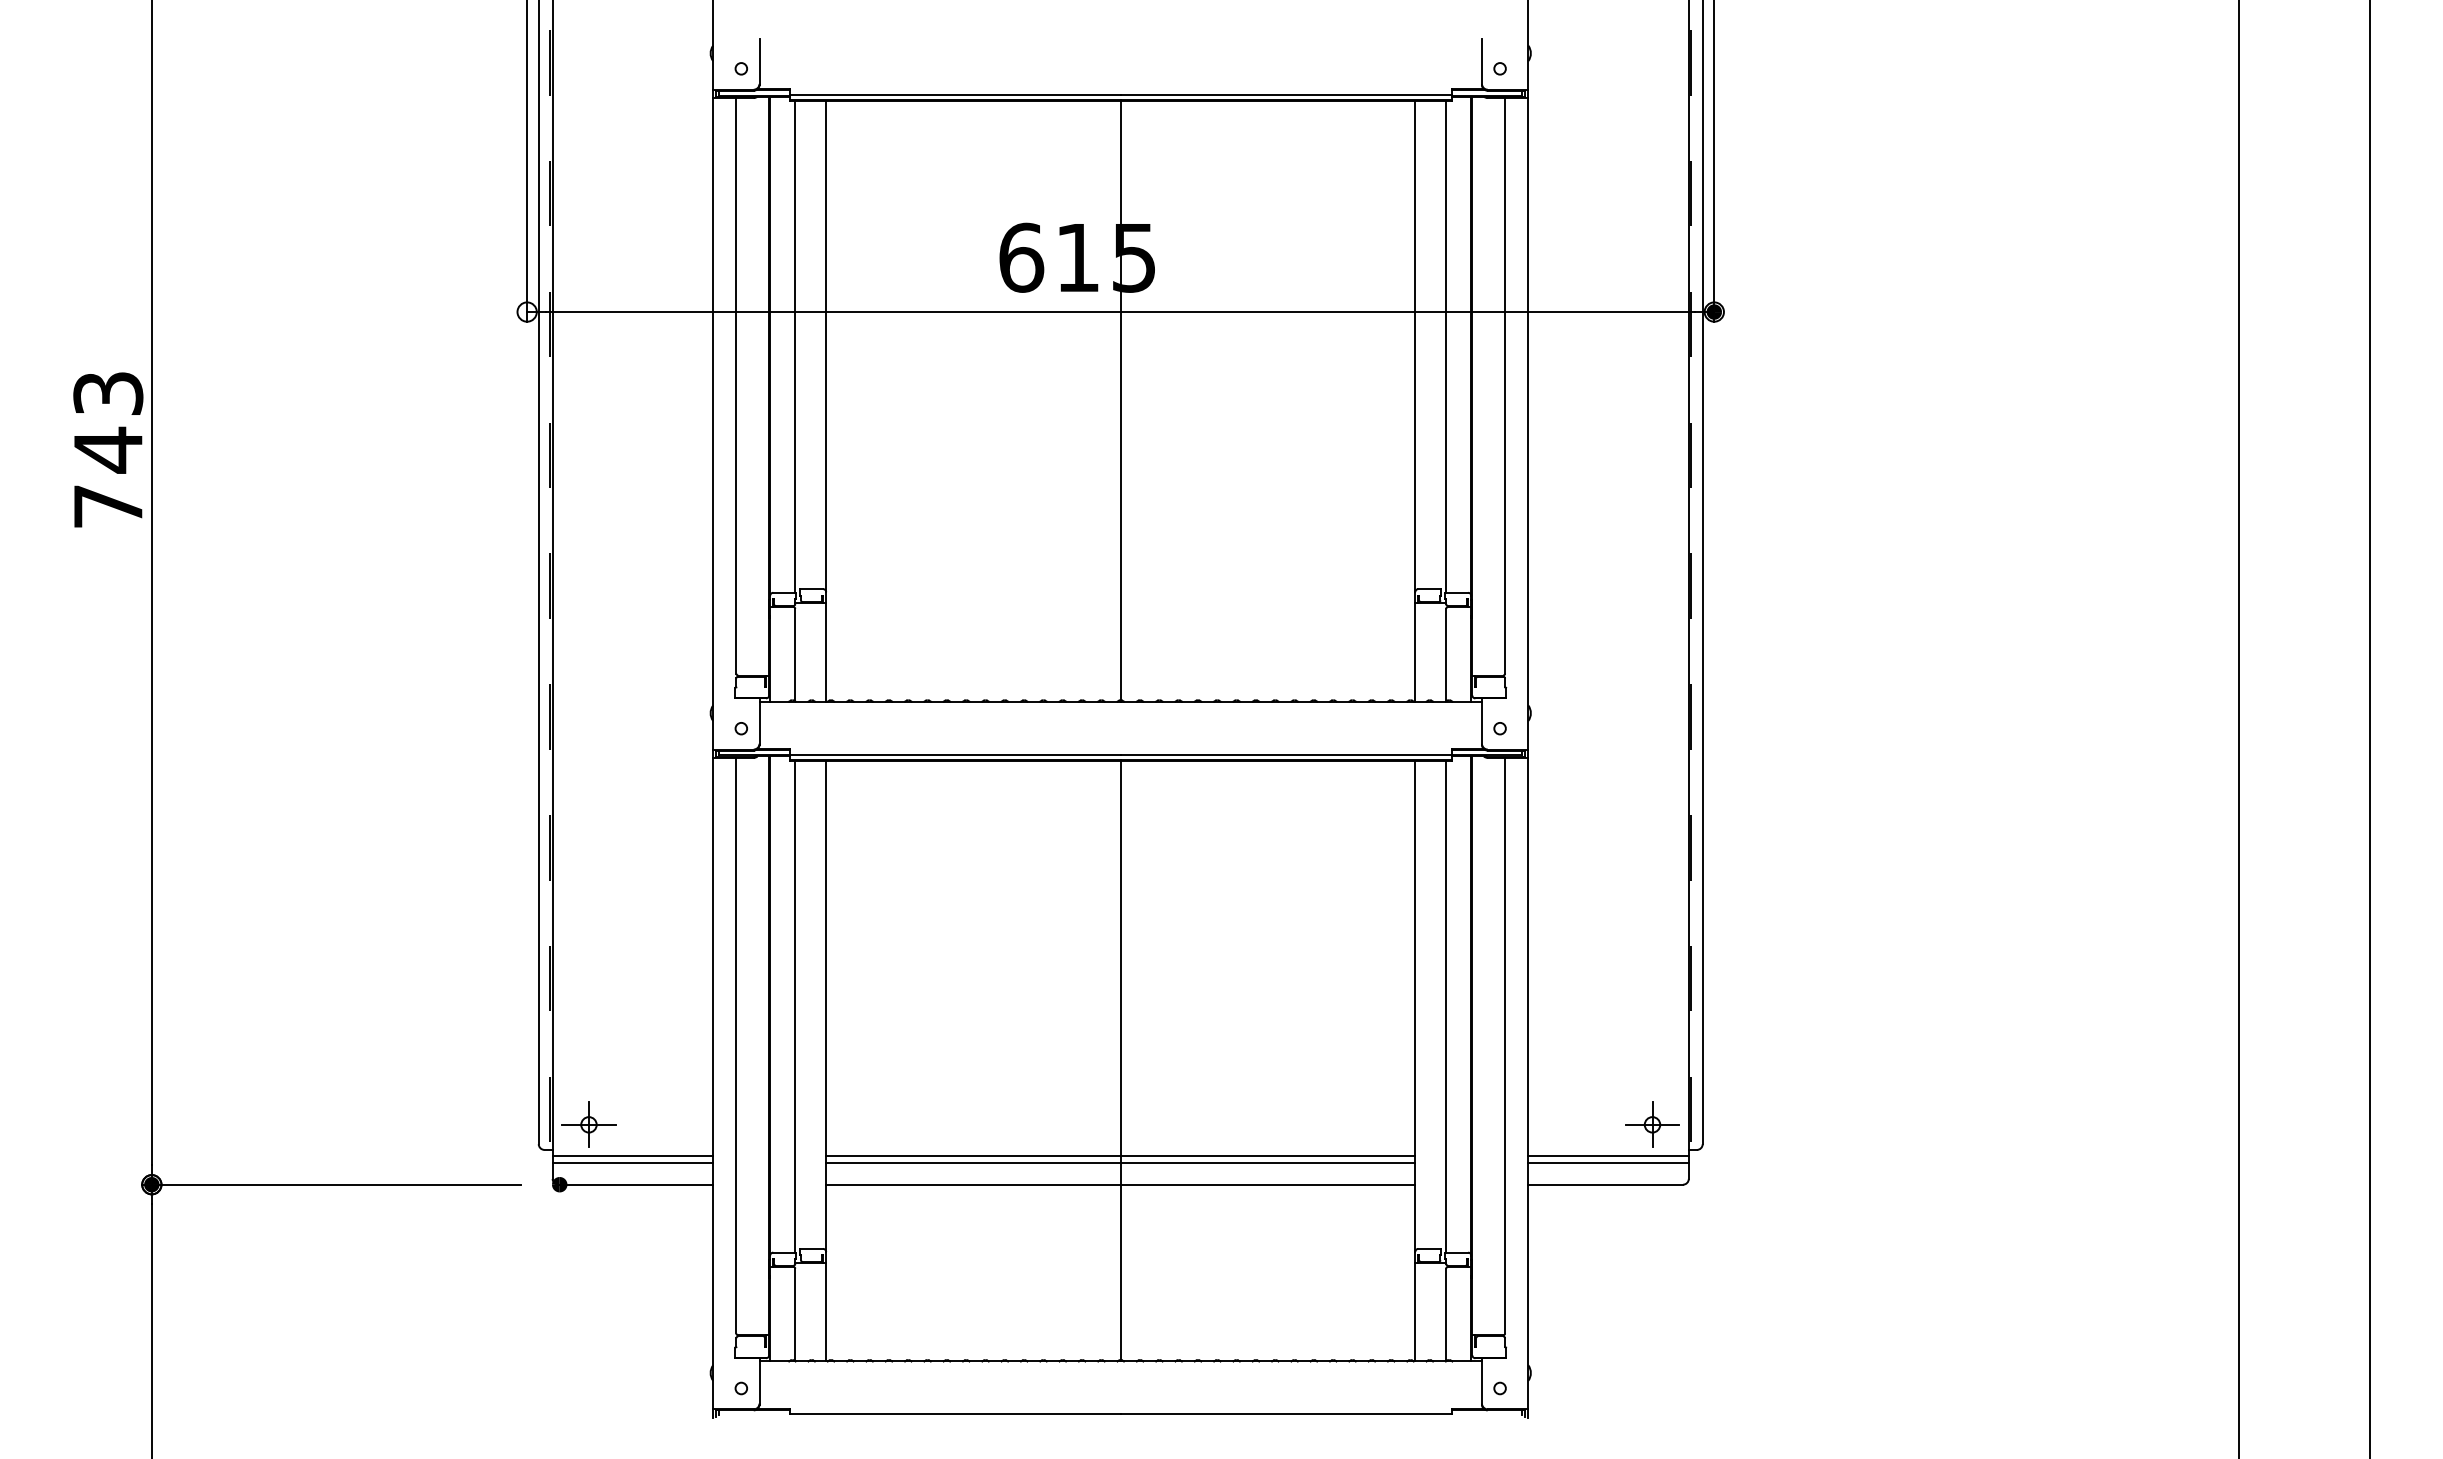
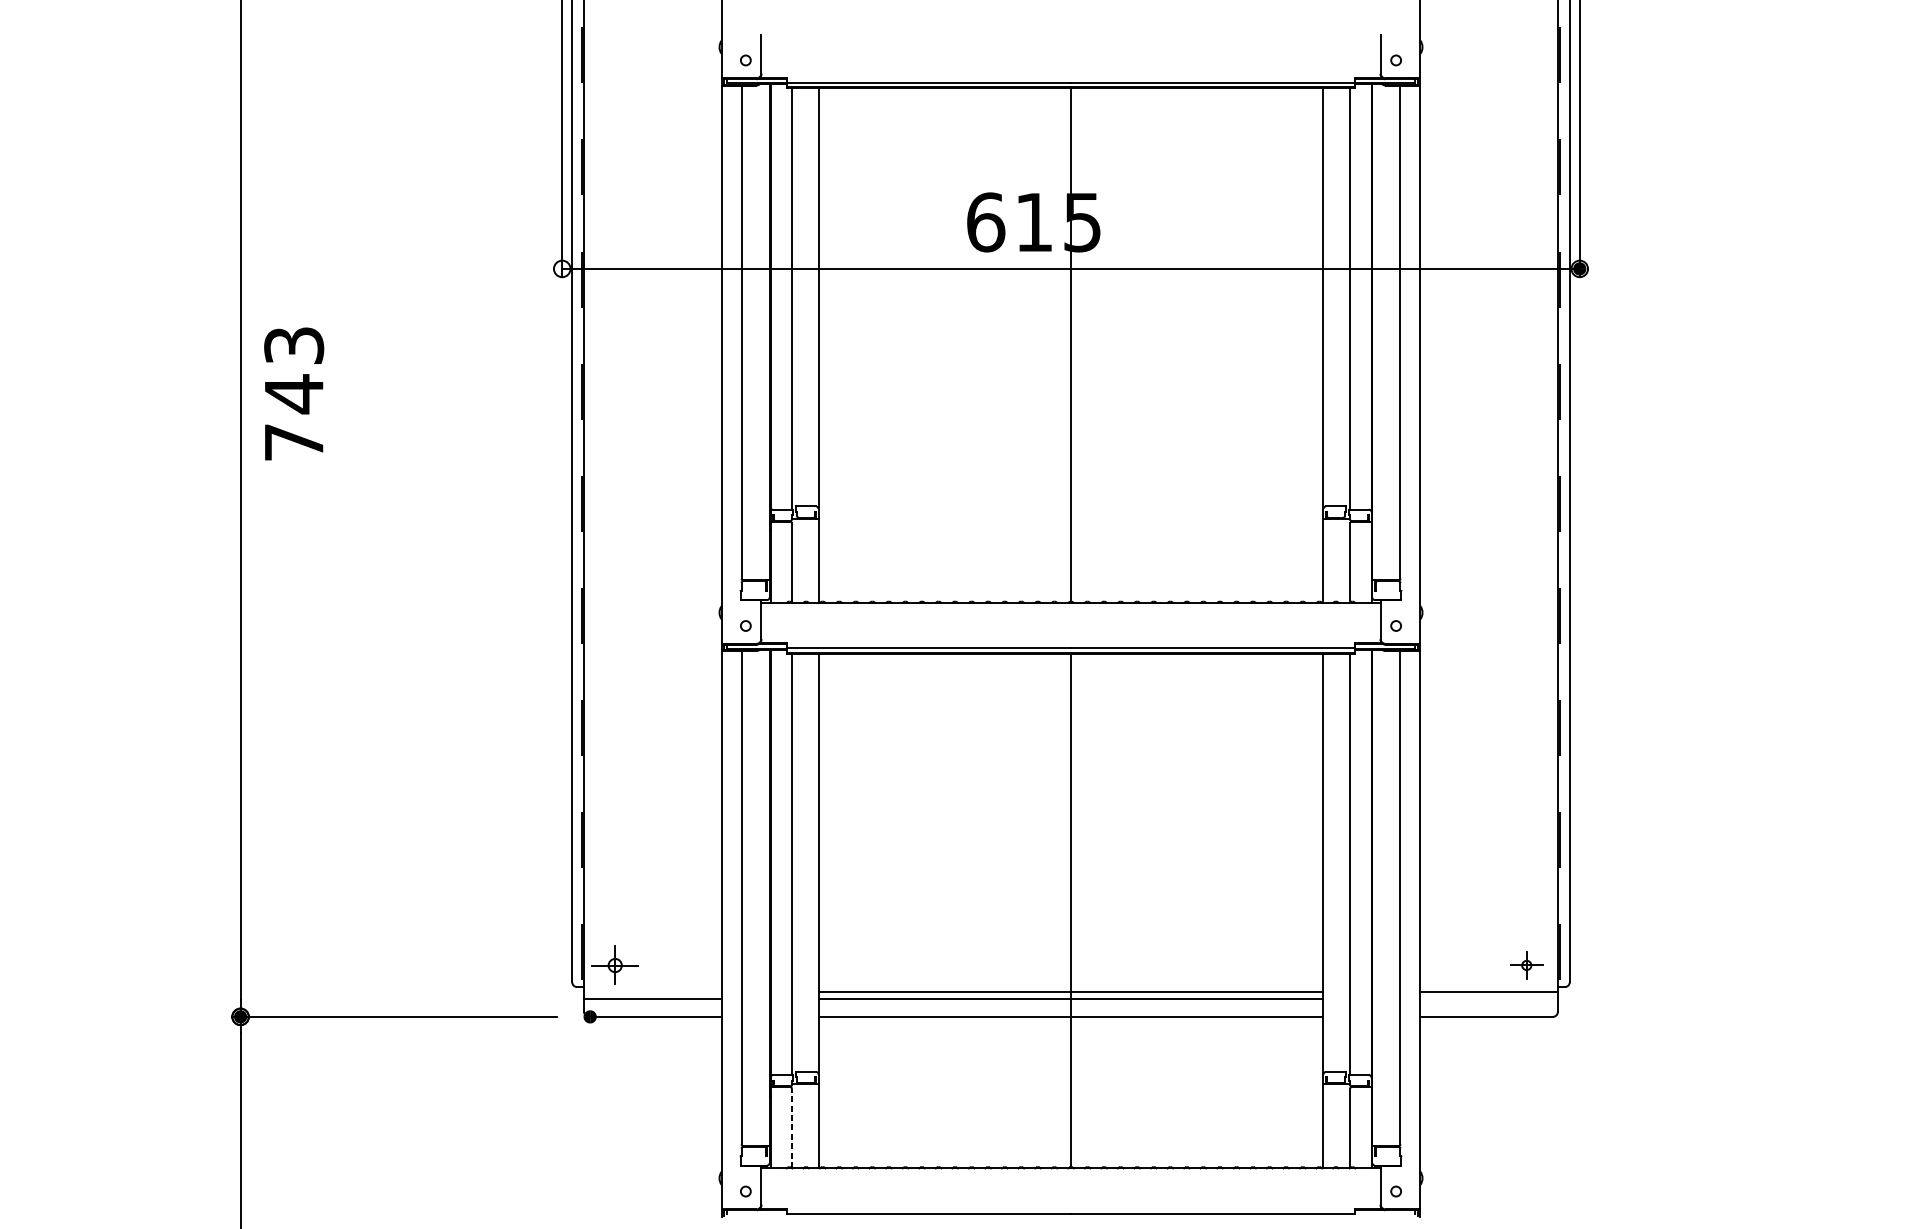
text: (108, 449) -> (294, 393), moved
part: (1652, 1124) -> (1526, 965), size x0.7
line: (632, 1155) -> (652, 991), removed
line: (1608, 1163) -> (1489, 998), removed
line: (795, 1314) -> (792, 1128), solid -> dashed

